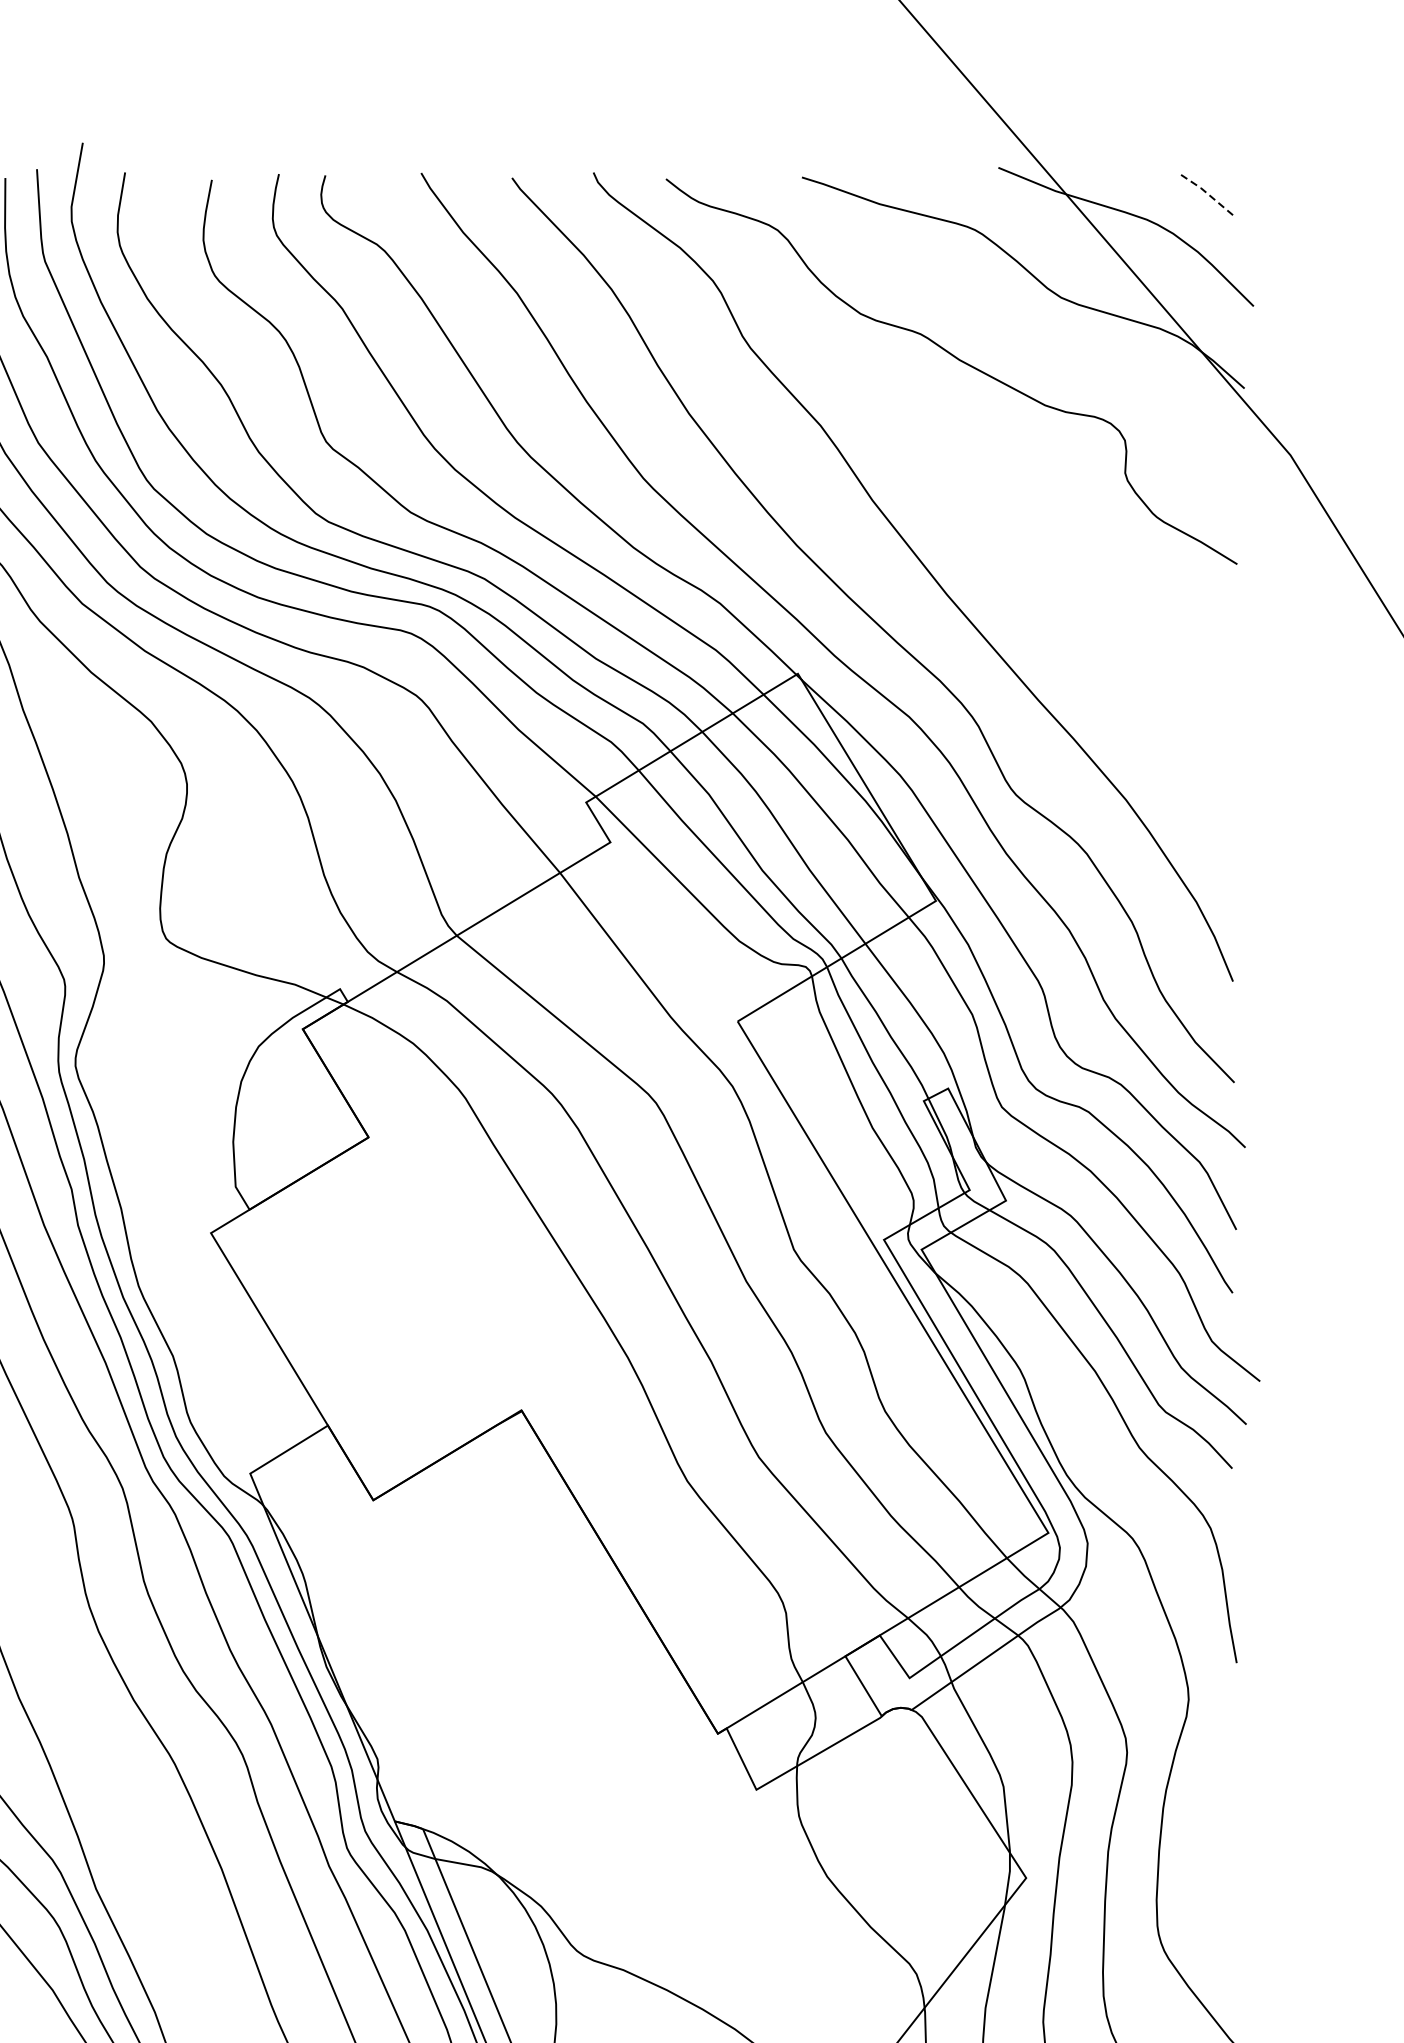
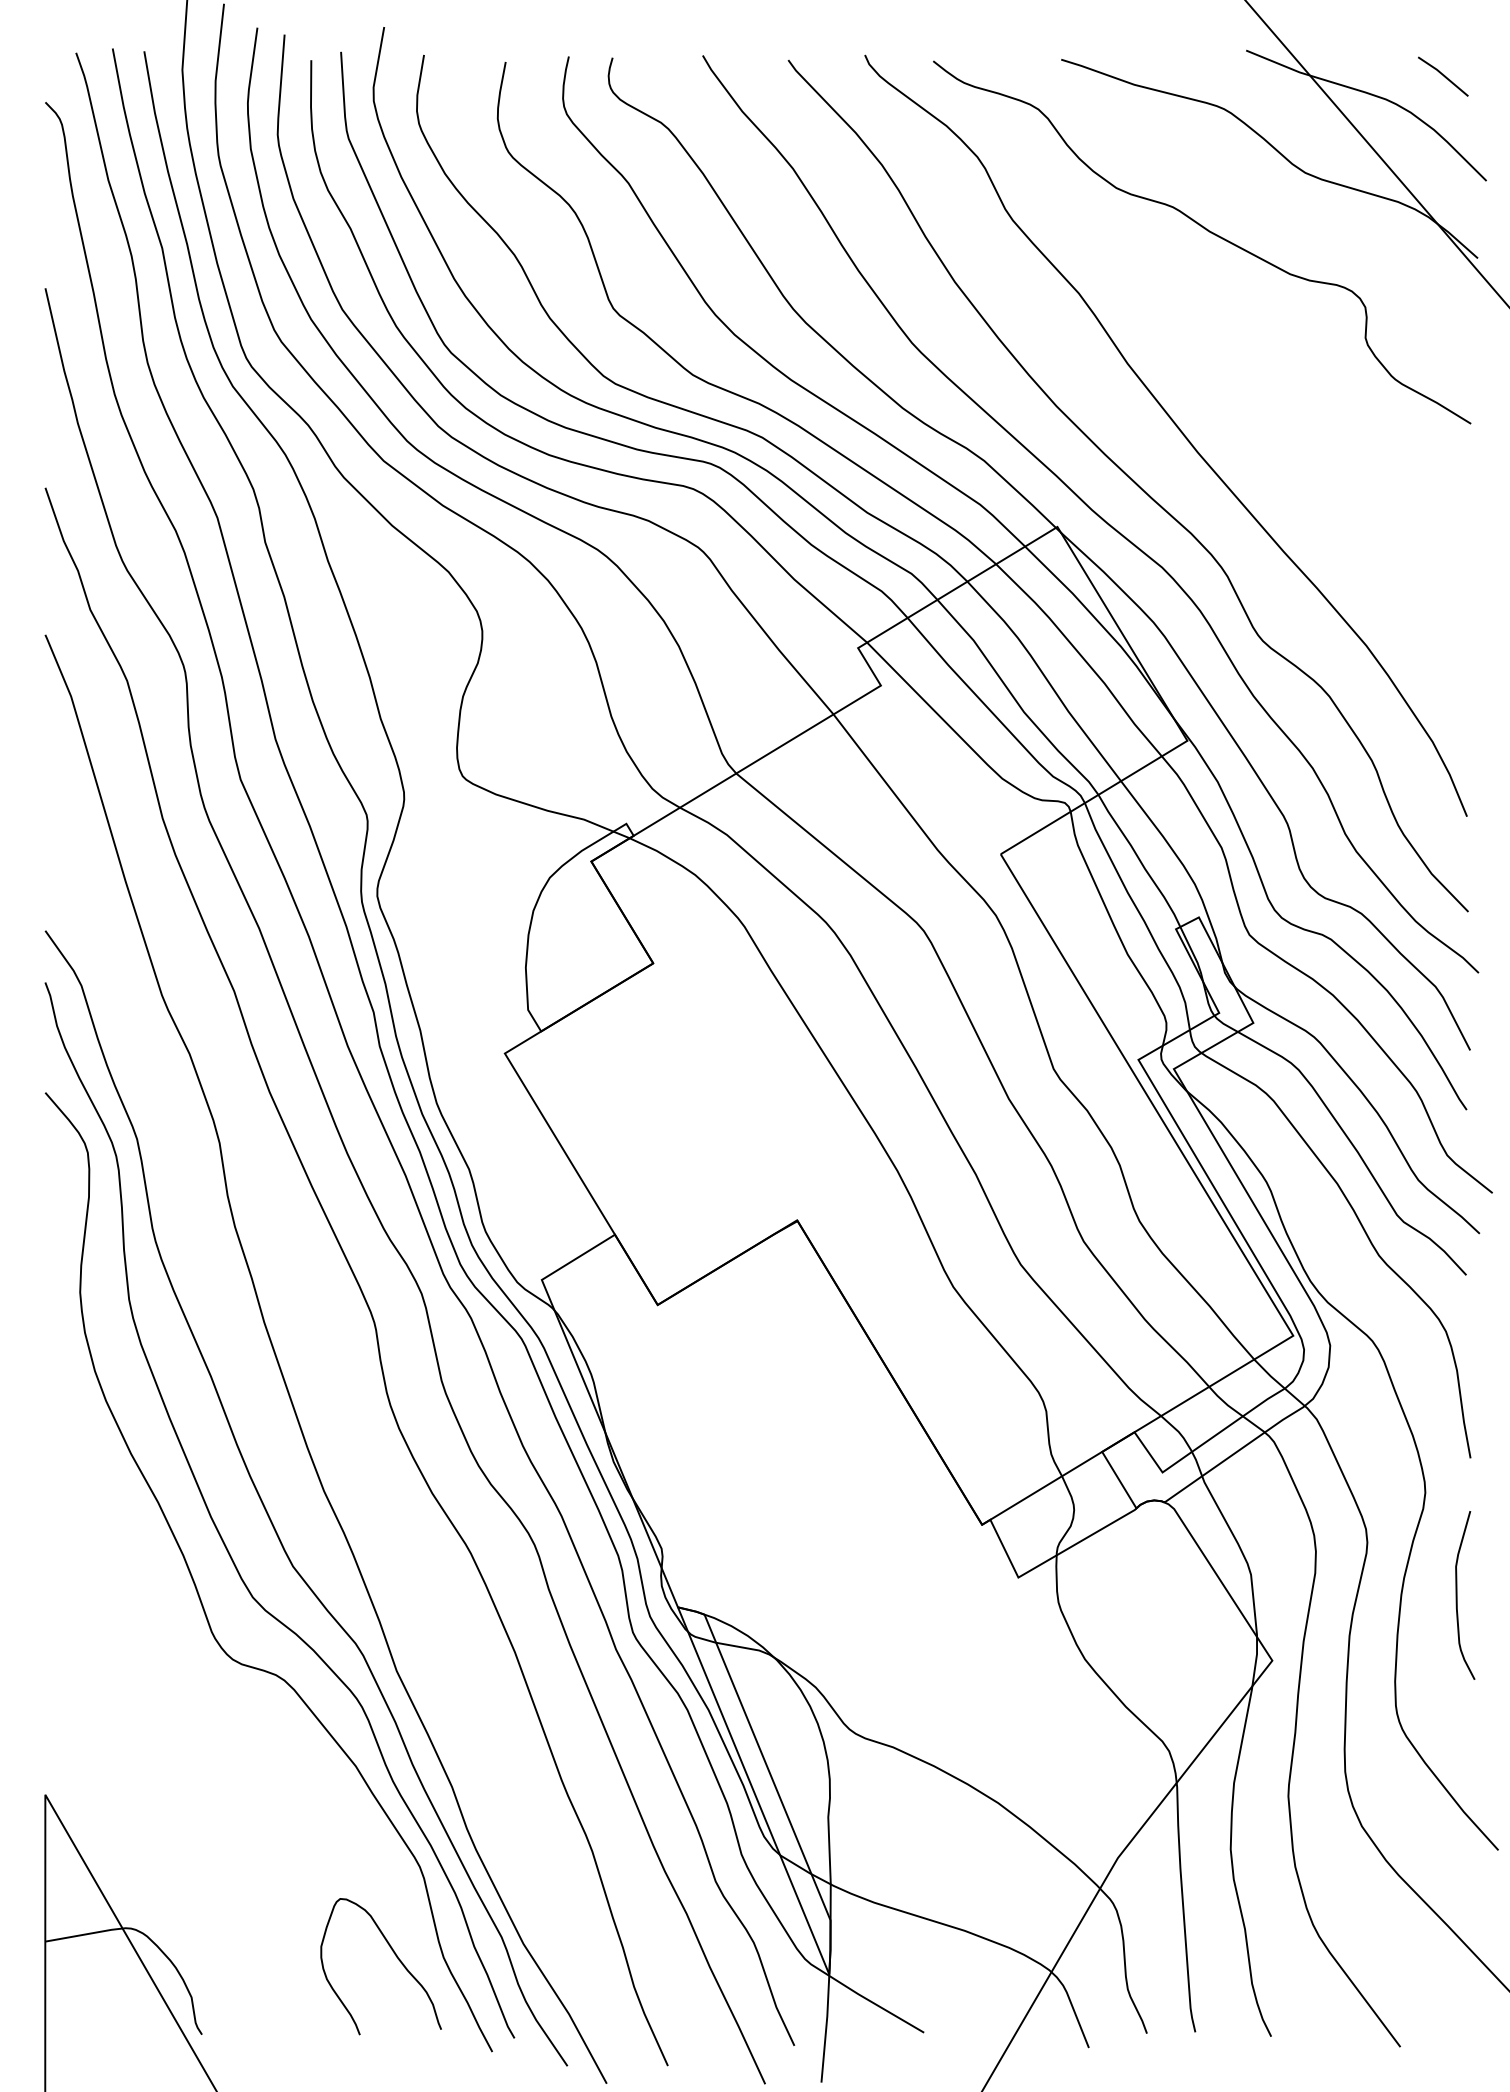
line: (1208, 194) -> (1443, 75), dashed -> solid
curve: (1222, 1808) -> (1457, 1595), added

